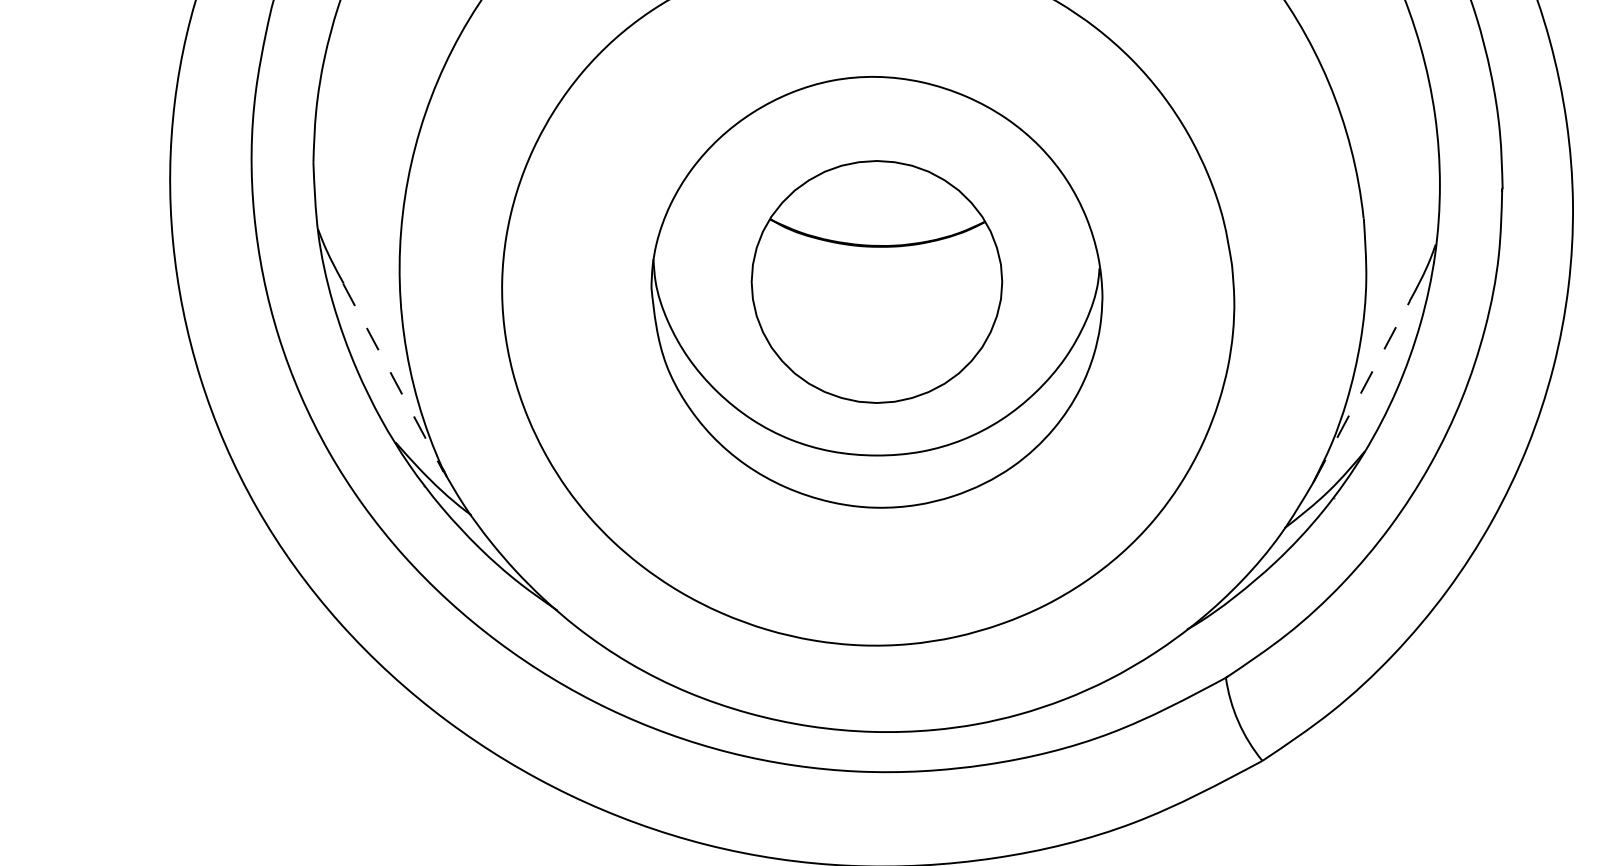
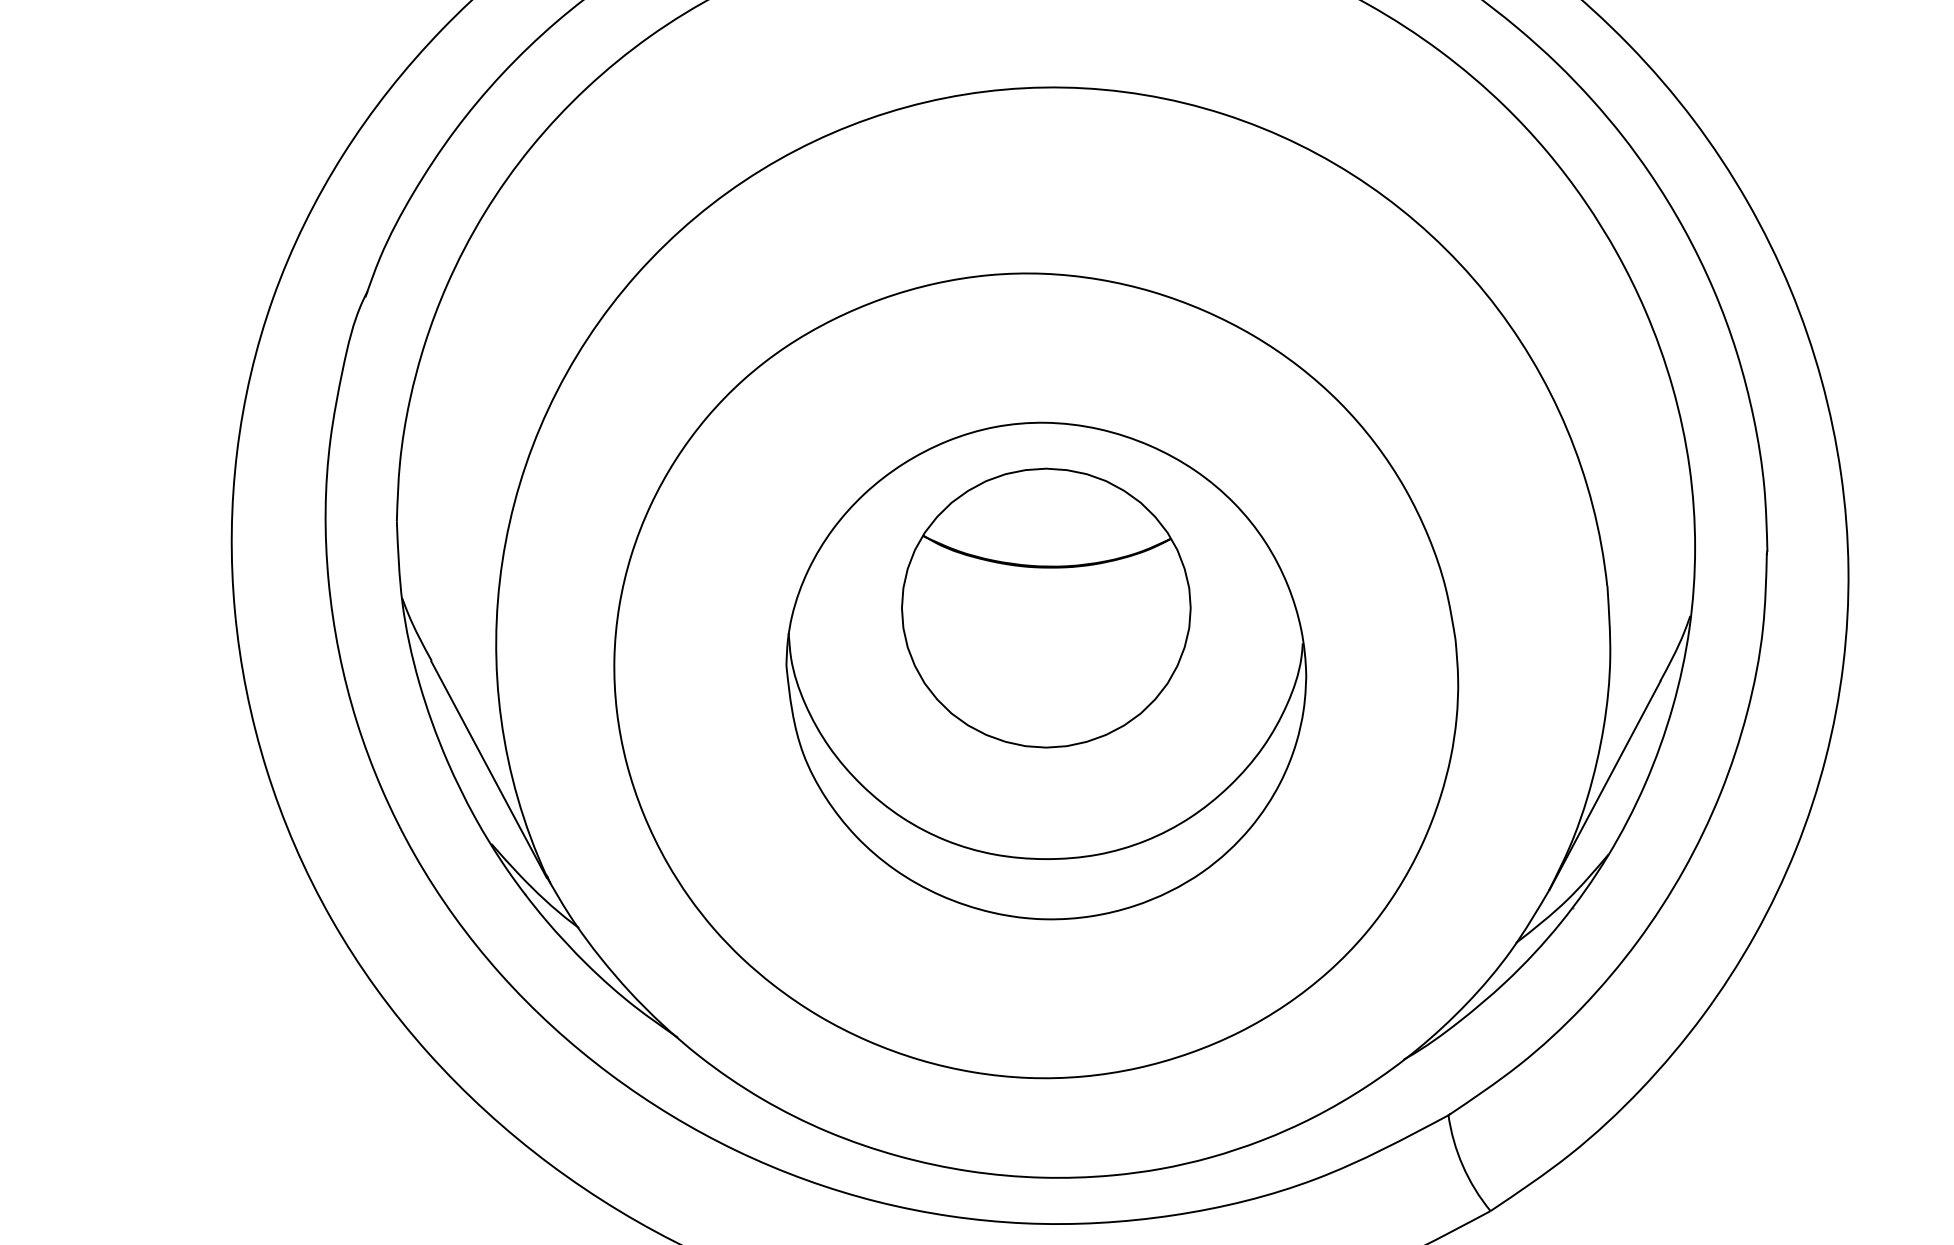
part: (877, 281) -> (1046, 607), moved
line: (392, 377) -> (488, 769), dashed -> solid
line: (1362, 391) -> (1605, 785), dashed -> solid

